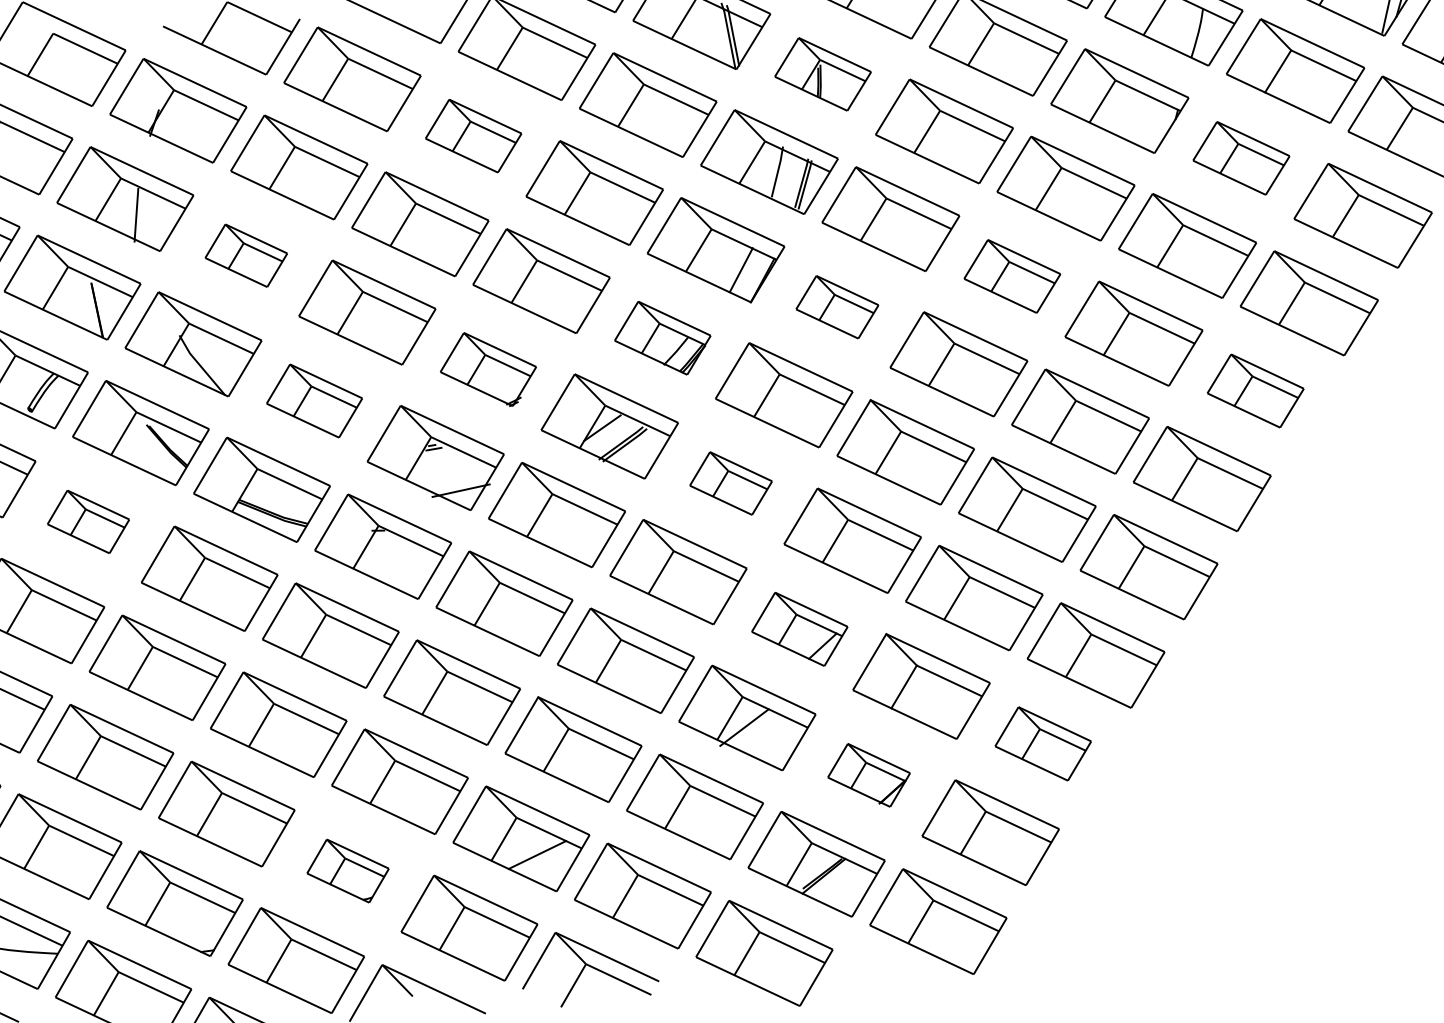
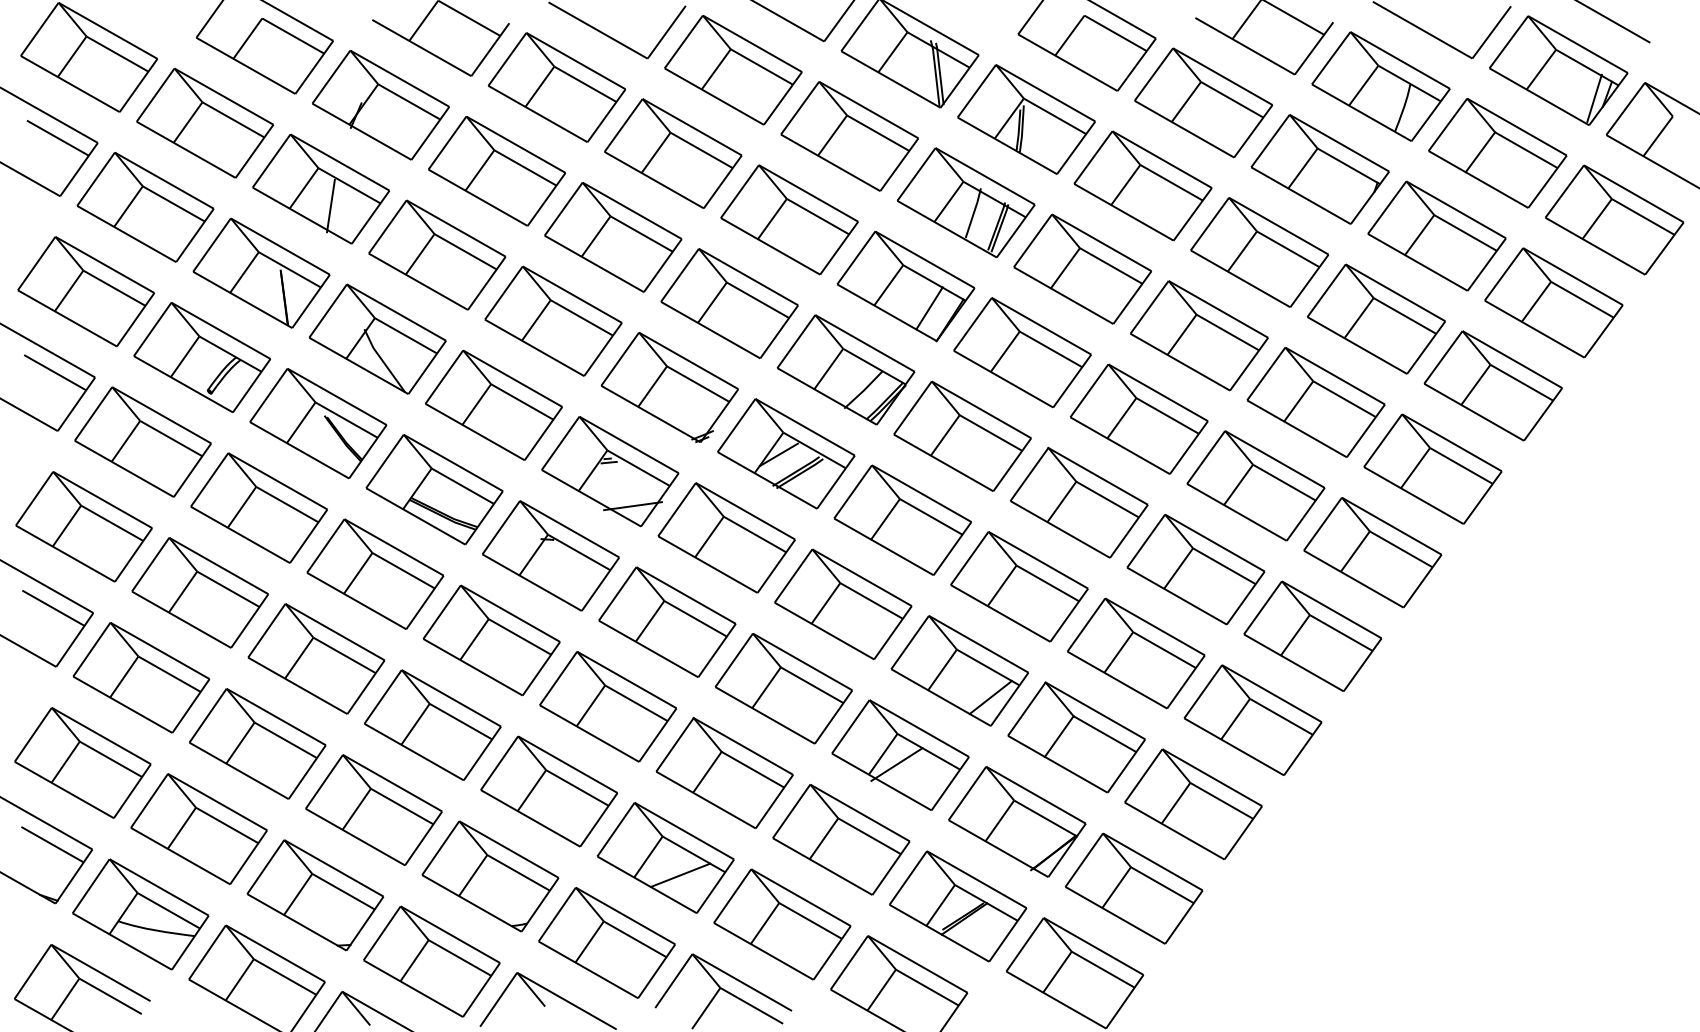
part: (823, 74) -> (1026, 119), size x1.43
part: (473, 135) -> (673, 153), size x1.43
part: (1240, 157) -> (1436, 235), size x1.43
part: (246, 255) -> (437, 254), size x1.67
part: (1012, 276) -> (1199, 335), size x1.43
part: (837, 306) -> (1022, 352), size x1.67
part: (662, 337) -> (845, 369), size x1.43
part: (488, 369) -> (669, 387), size x1.43
part: (1255, 390) -> (1432, 468), size x1.43
part: (314, 400) -> (493, 404), size x1.43
part: (730, 482) -> (902, 519), size x1.67
part: (87, 521) -> (258, 507), size x1.67
part: (799, 628) -> (959, 670), size x1.43
part: (1043, 743) -> (1193, 803), size x1.43
part: (869, 774) -> (1017, 821), size x1.67
part: (348, 871) -> (490, 876), size x1.67

